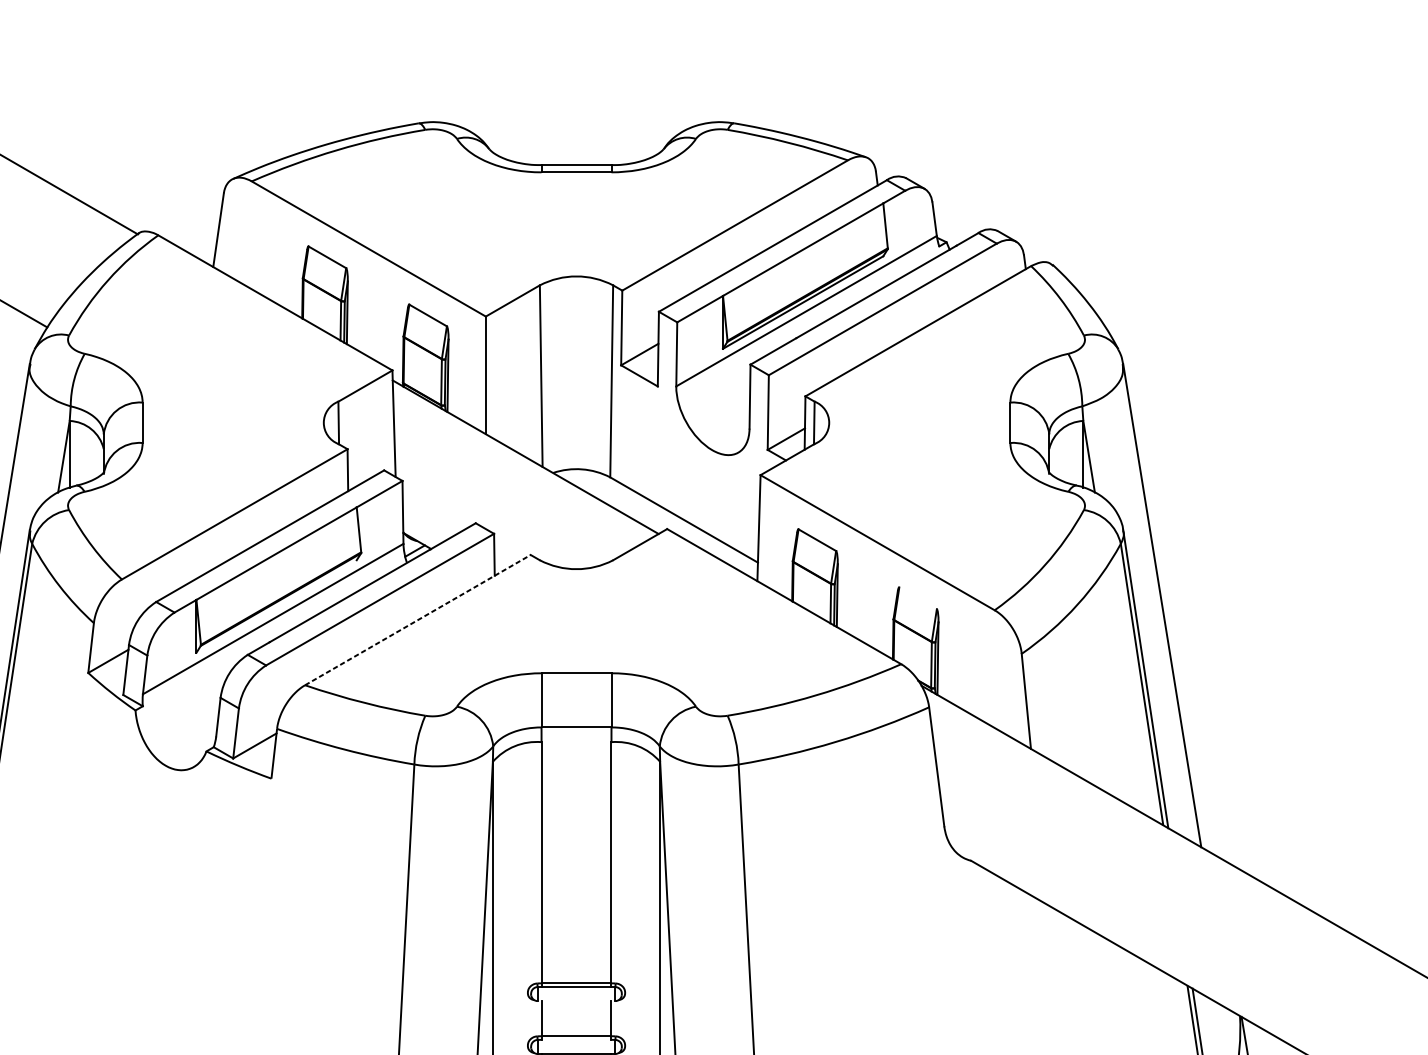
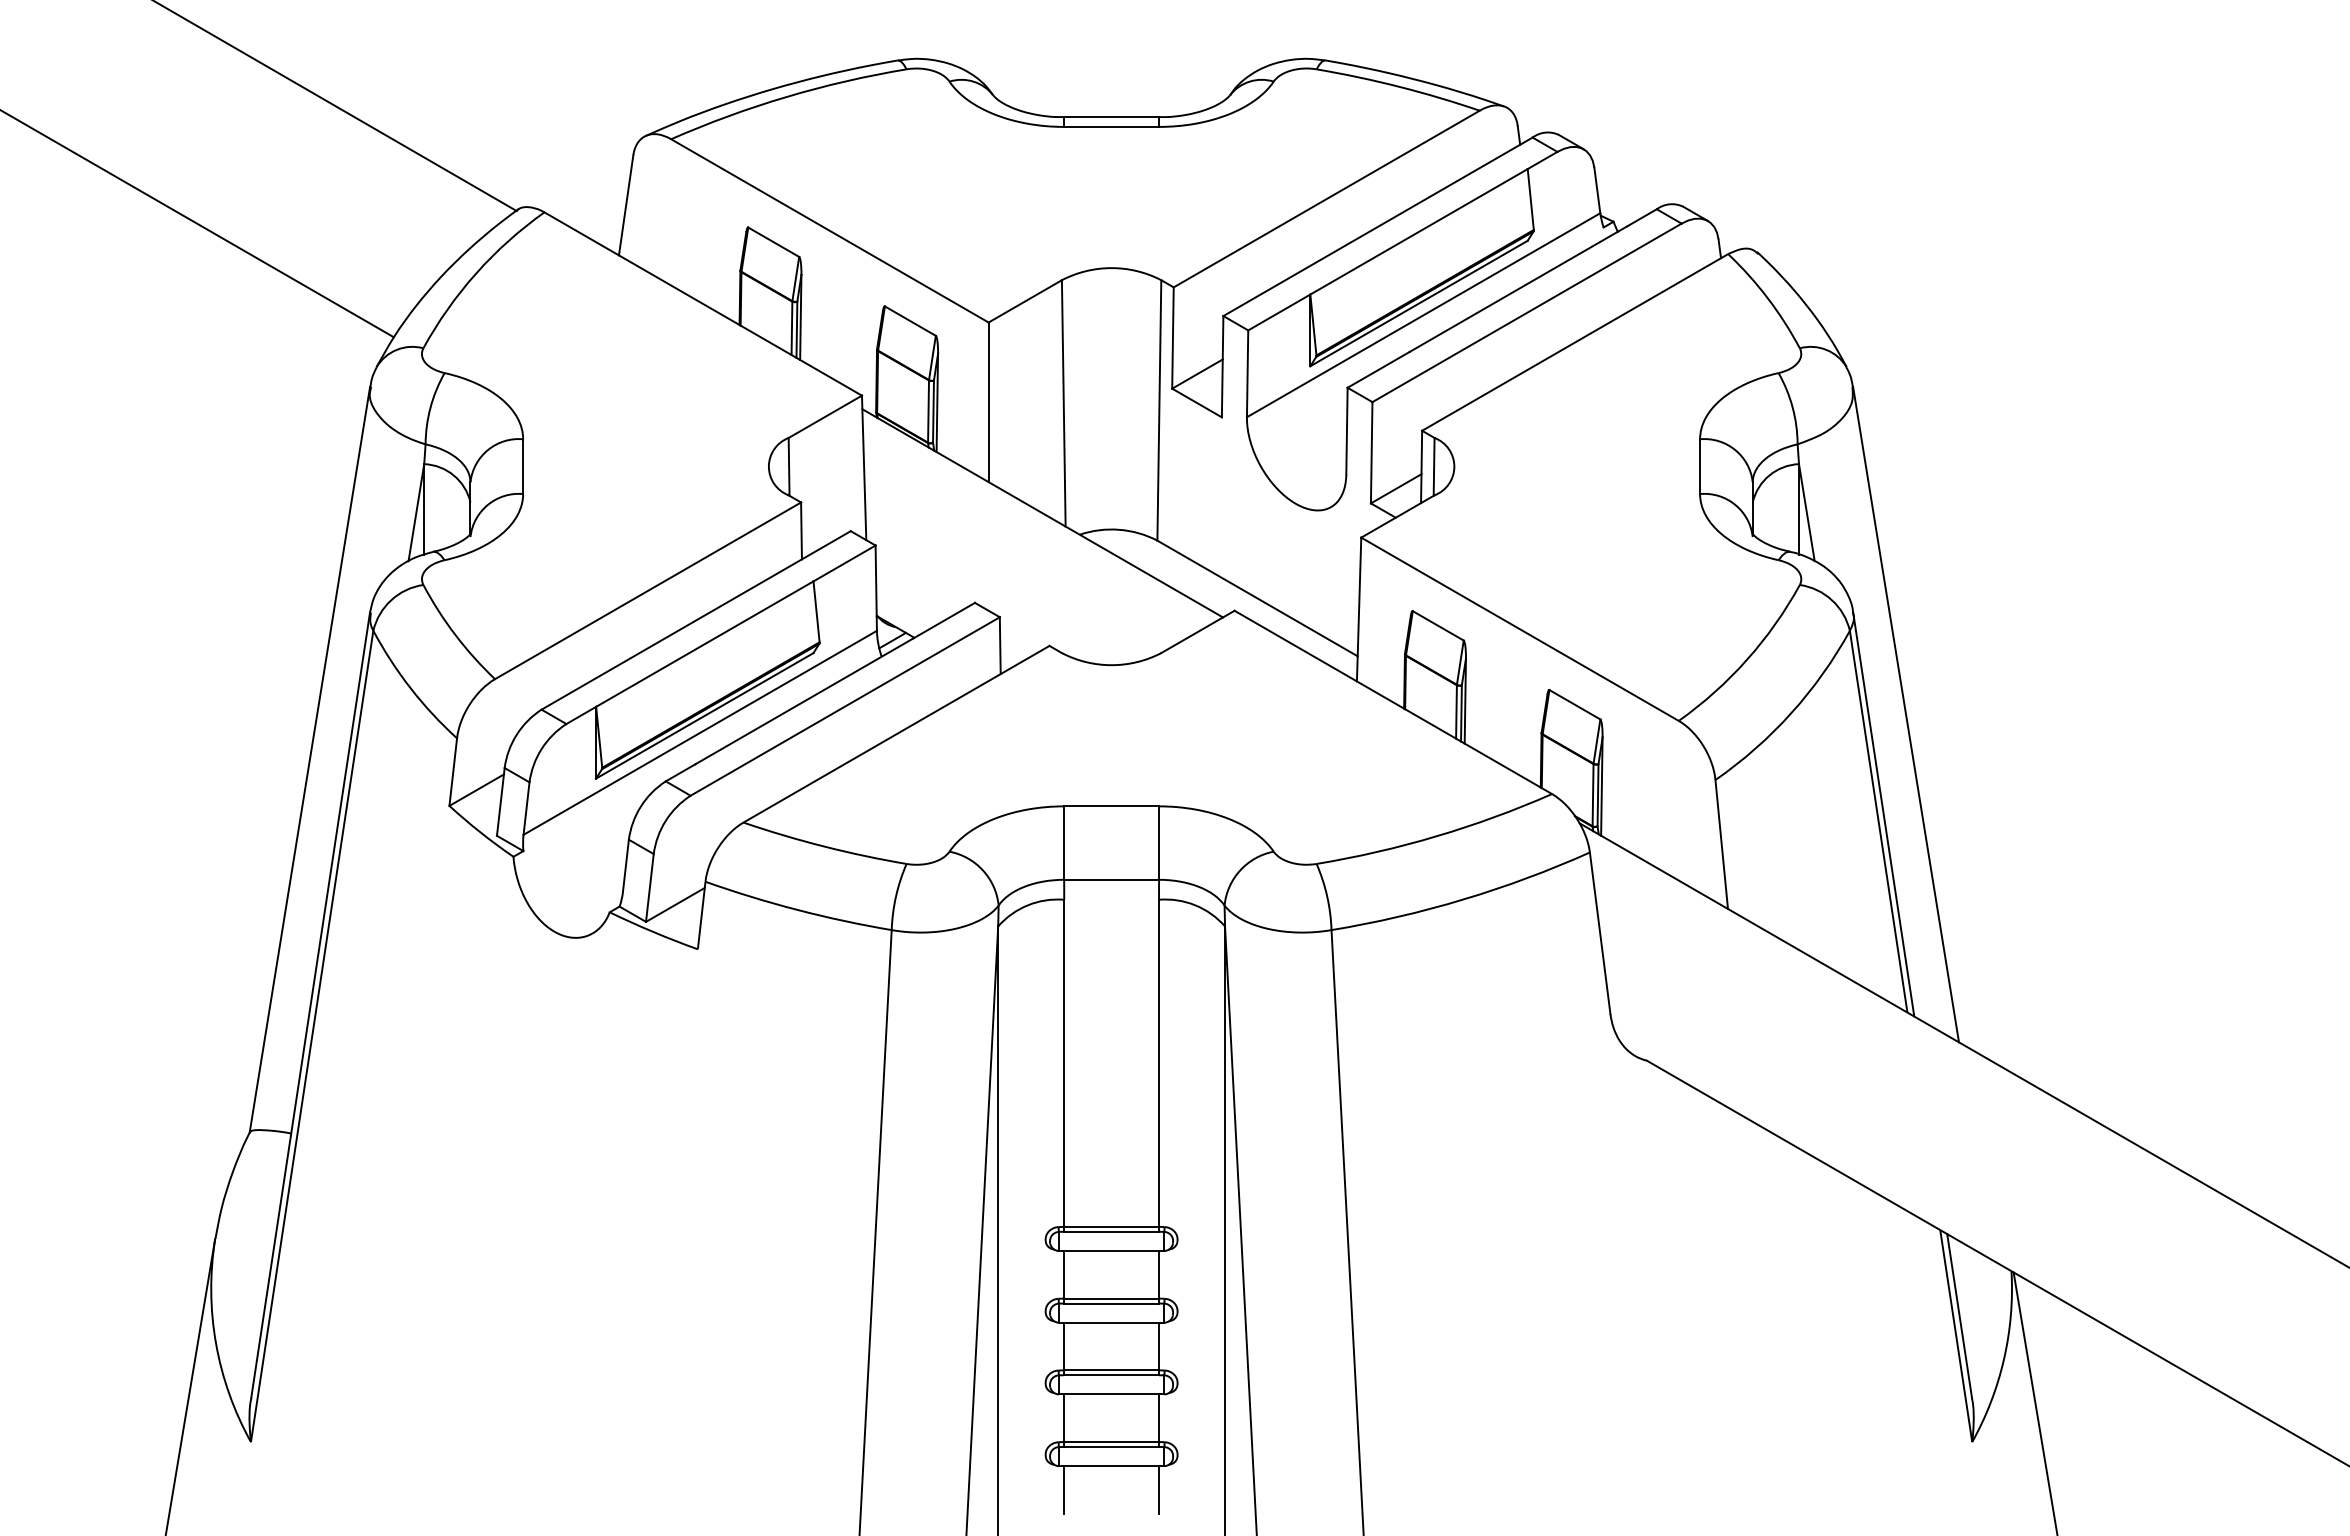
line: (917, 598) -> (1574, 704), added
line: (276, 606) -> (704, 715), added
line: (417, 620) -> (896, 734), dashed -> solid
line: (576, 1000) -> (1111, 1250), added
line: (576, 1039) -> (1111, 1303), added

